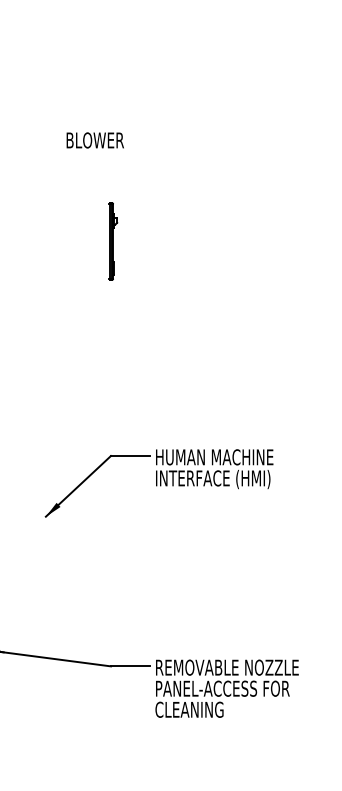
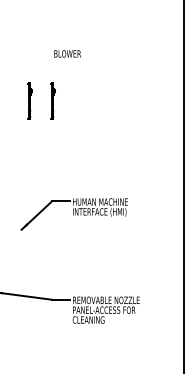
text: (94, 139) -> (67, 53), moved
part: (62, 240) -> (29, 100), added

